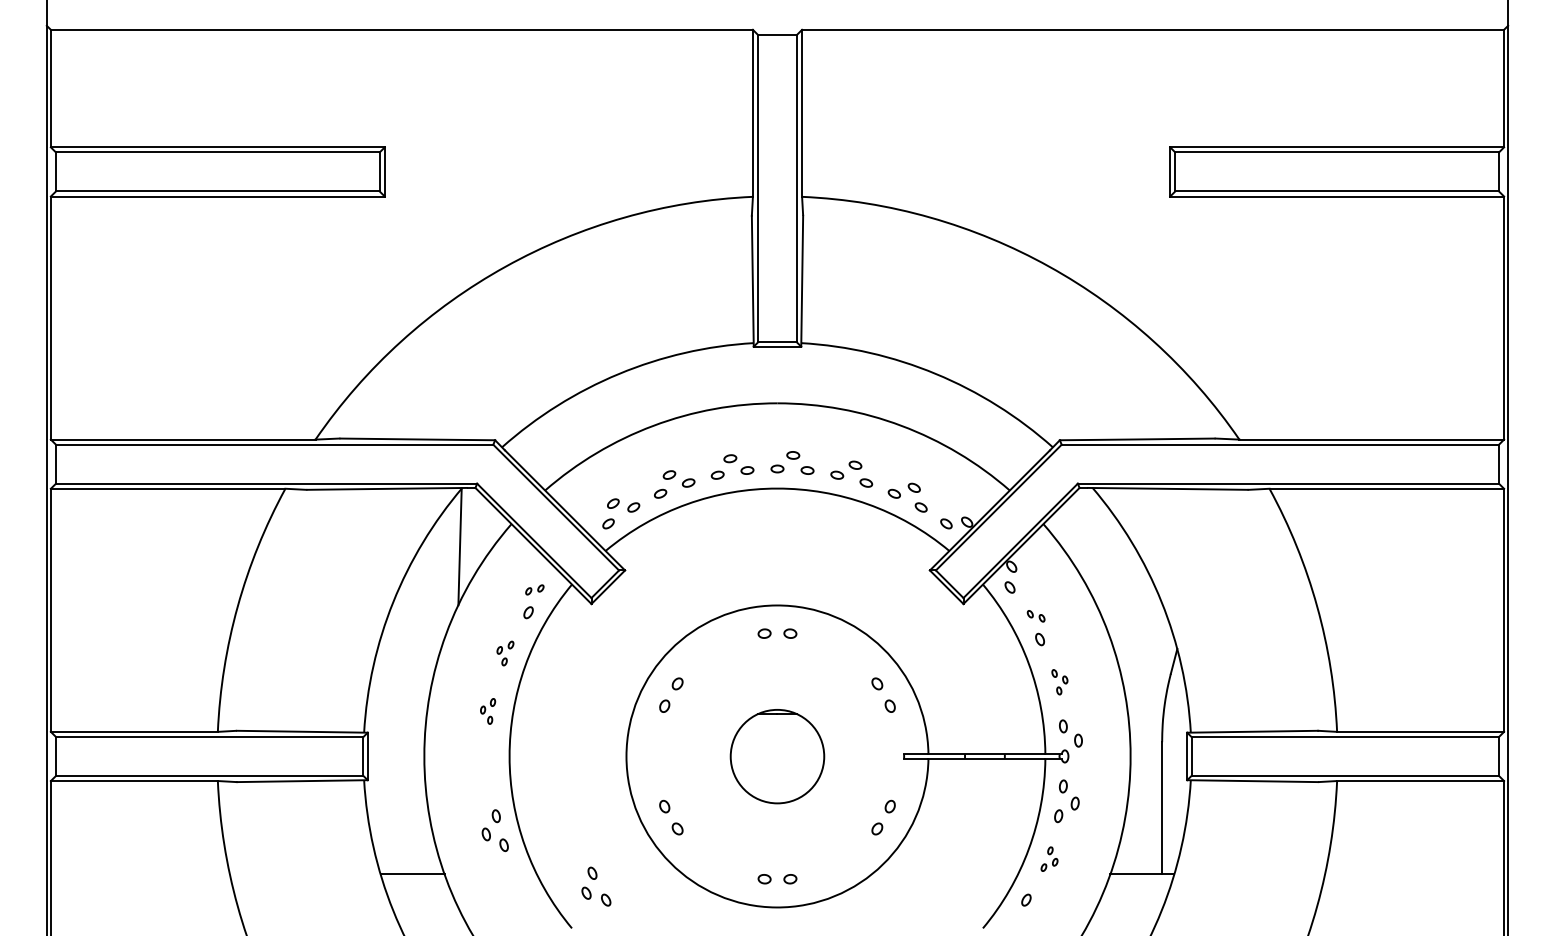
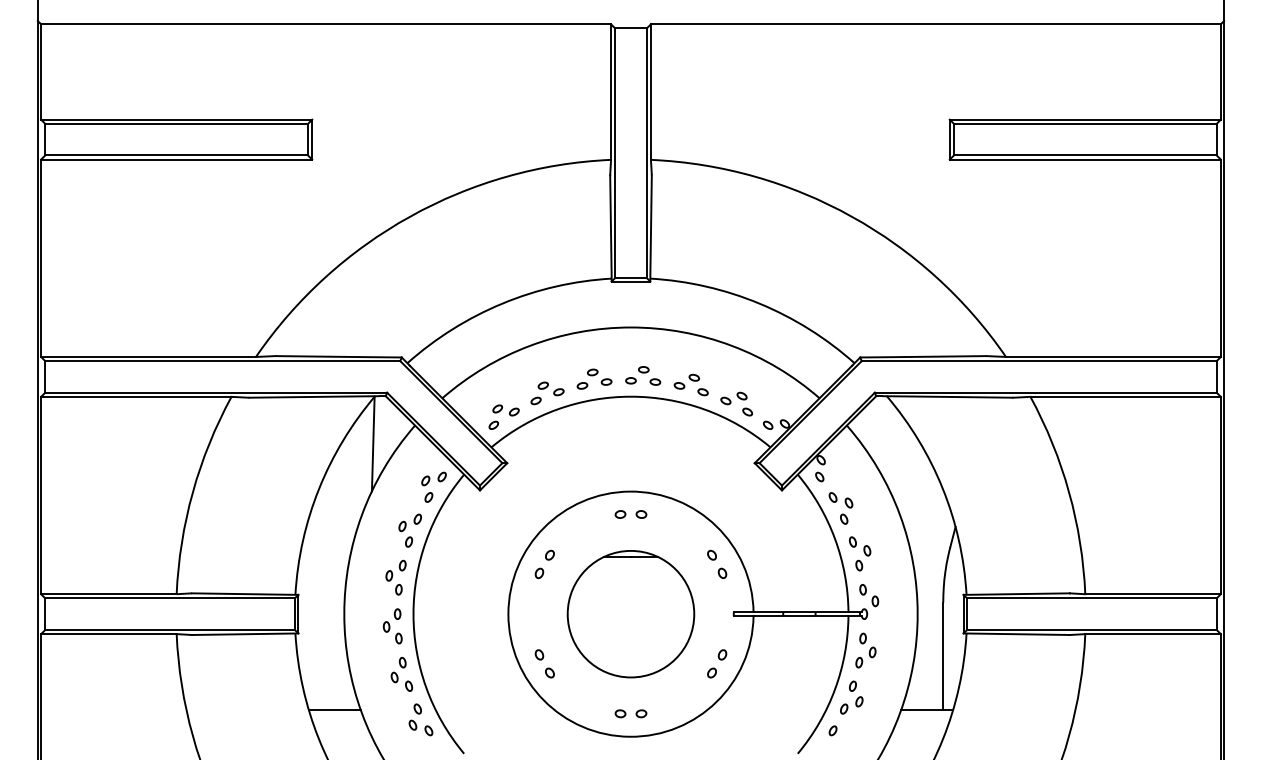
part: (534, 589) -> (433, 478), size x1.67
part: (1035, 616) -> (840, 500), size x1.67
part: (504, 653) -> (409, 530), size x1.67
part: (1060, 681) -> (860, 553), size x1.67
part: (487, 711) -> (395, 577), size x1.67
part: (776, 756) -> (630, 614), size x1.67
part: (483, 771) -> (392, 626), added
part: (1049, 859) -> (851, 697), size x1.67
part: (595, 886) -> (420, 719), moved

